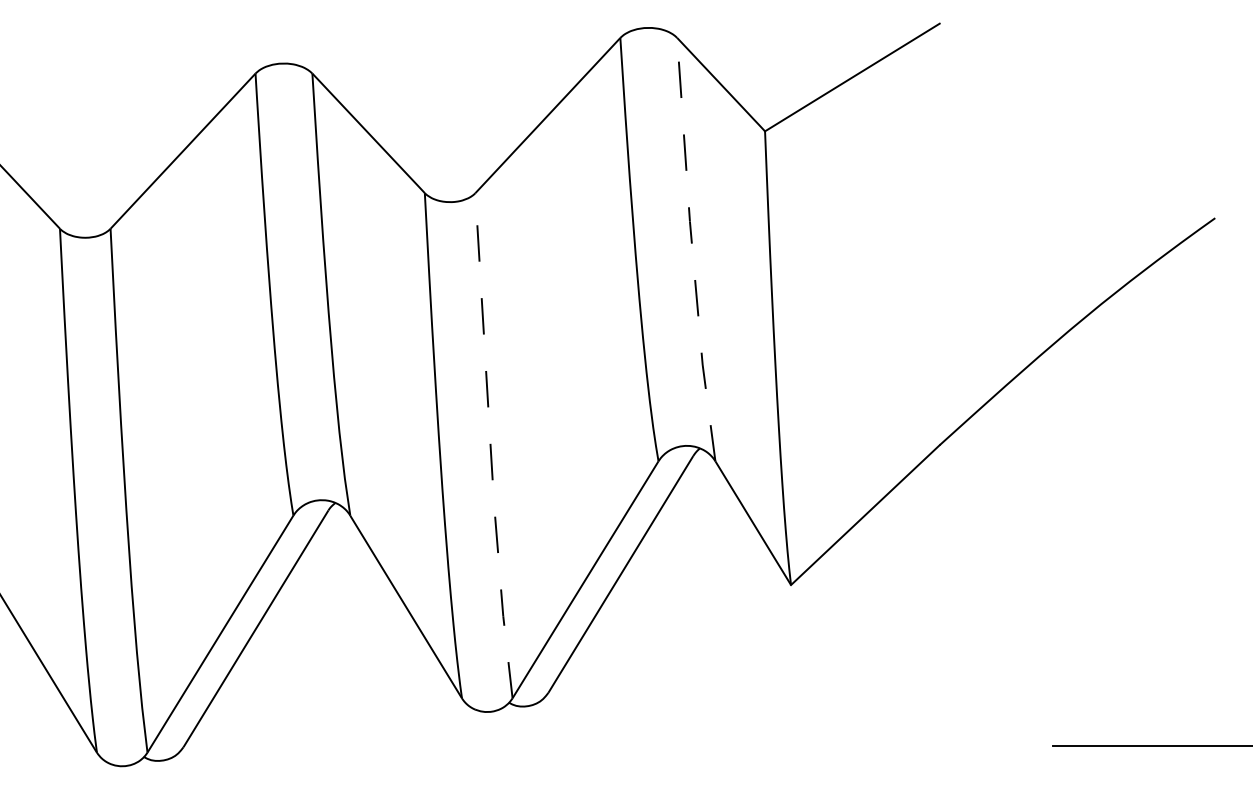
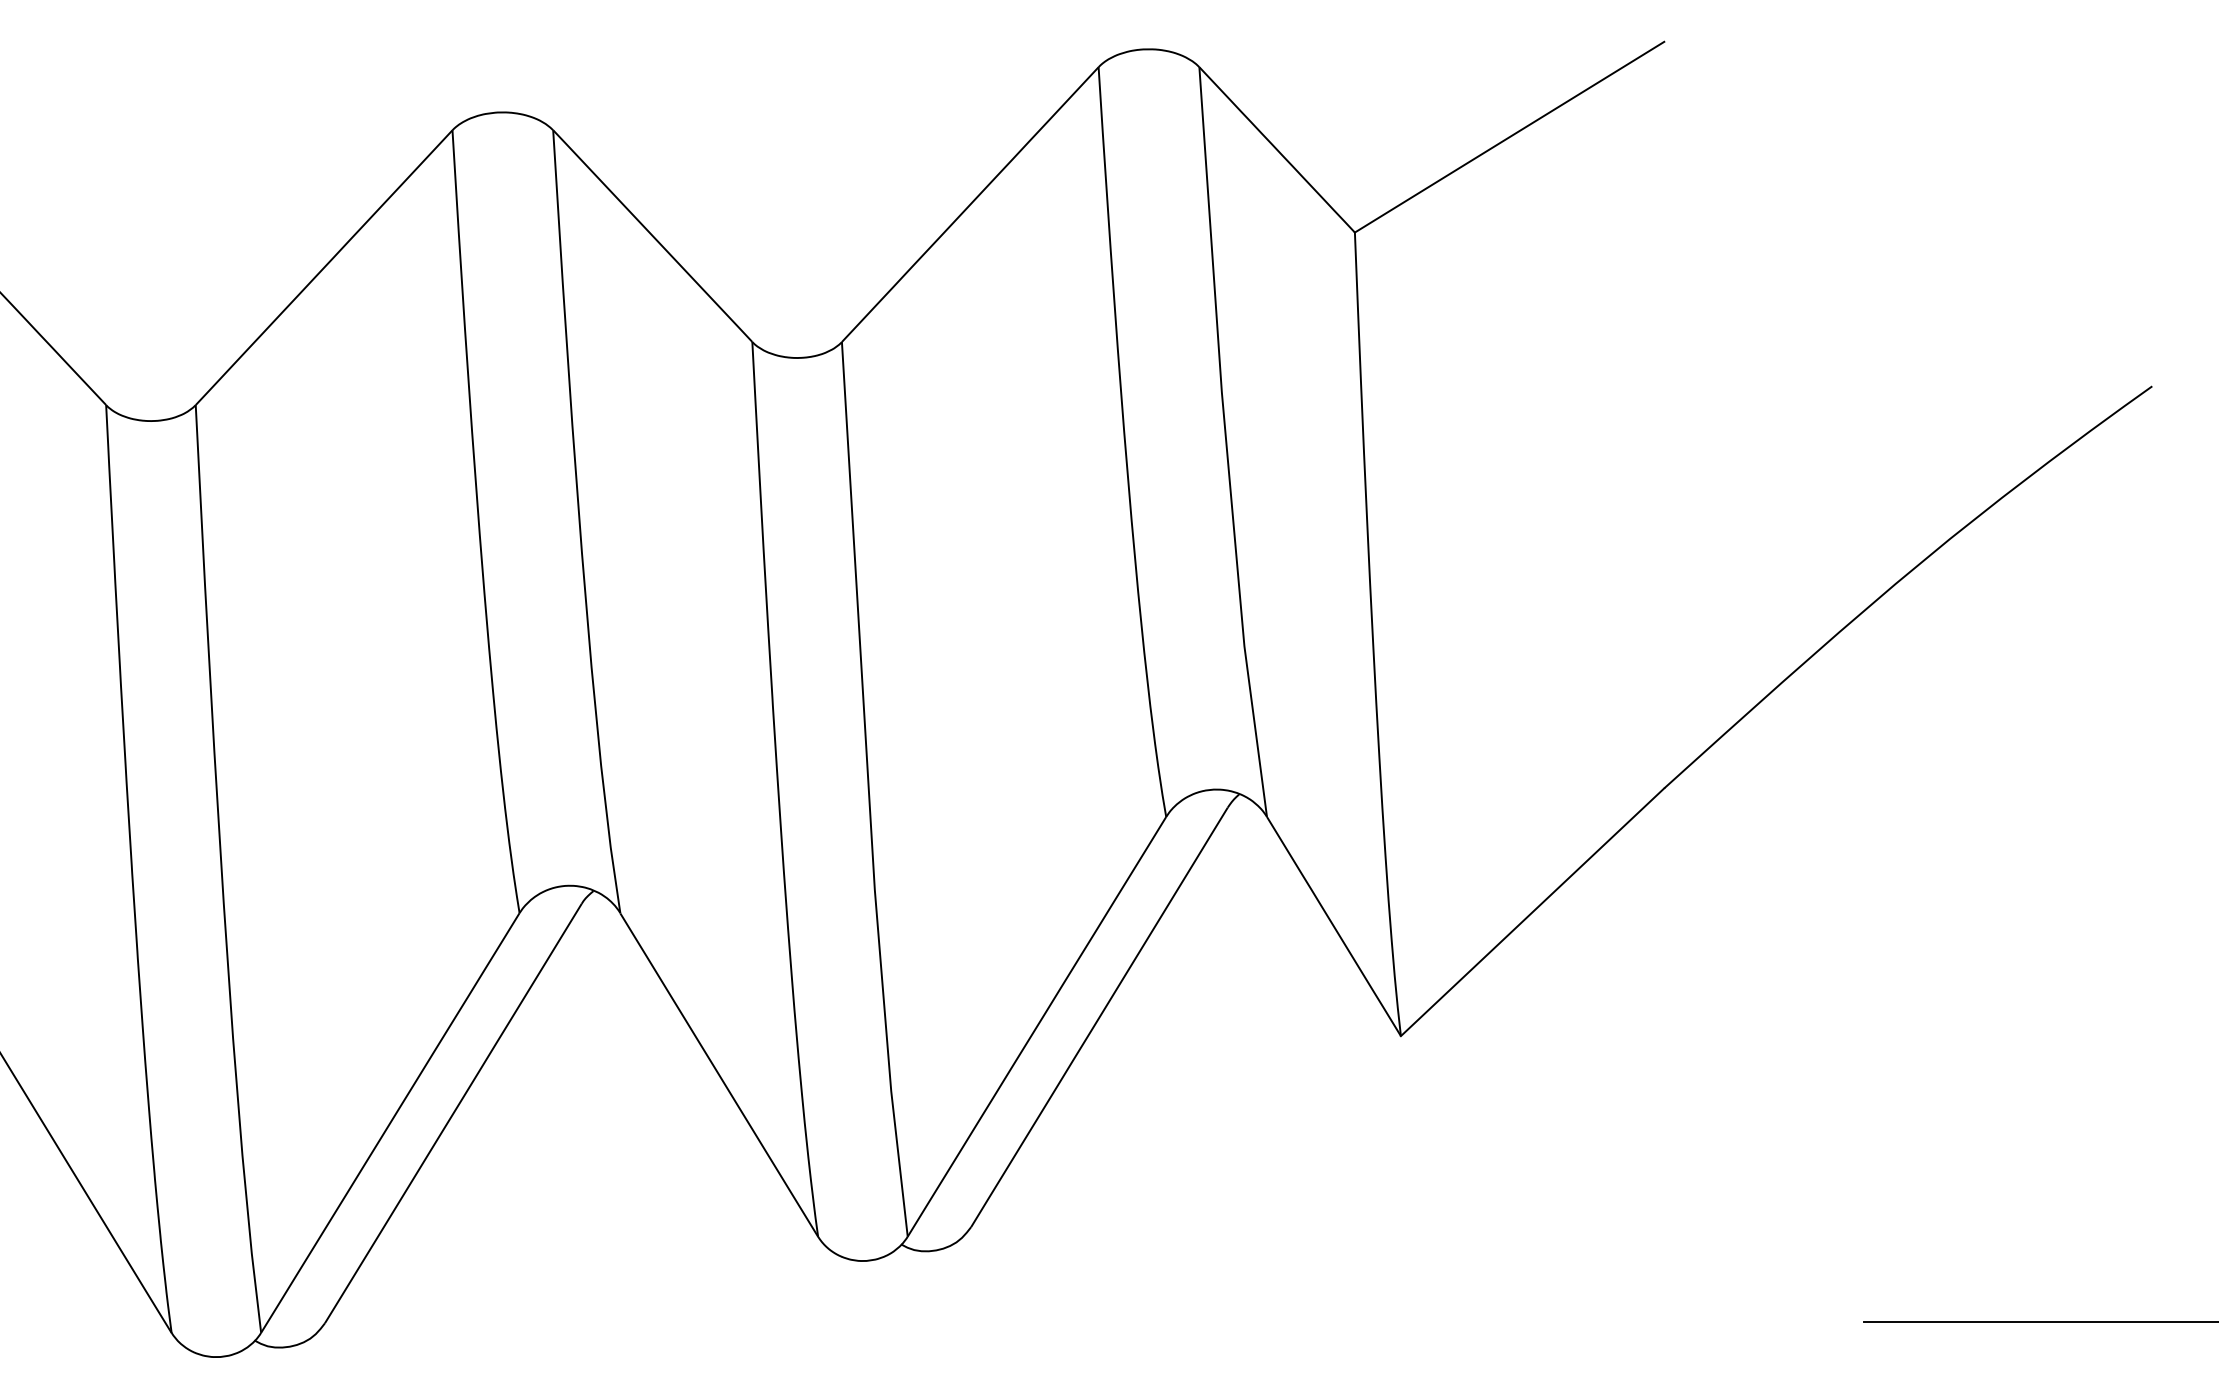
line: (692, 249) -> (1226, 441), dashed -> solid
line: (490, 447) -> (868, 792), dashed -> solid

